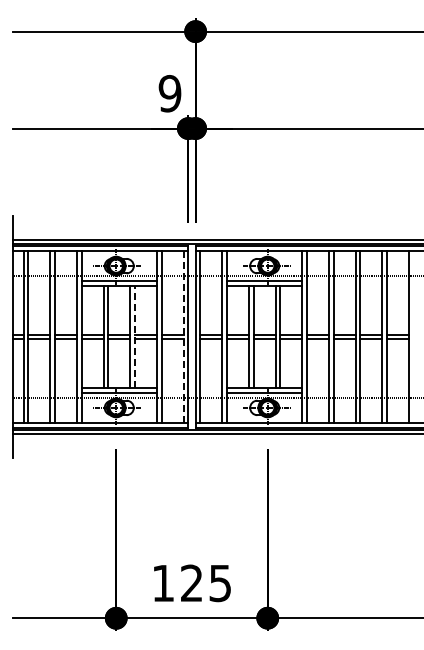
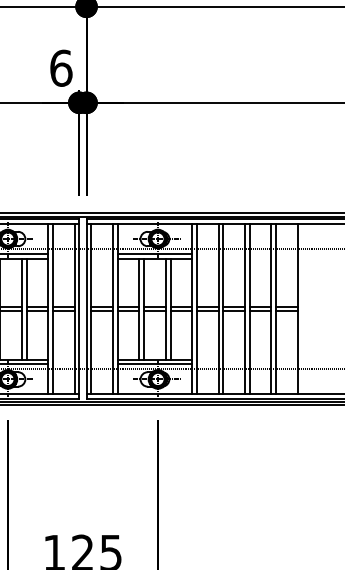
text: (169, 93) -> (60, 68), 9 -> 6
line: (183, 336) -> (74, 308), dashed -> solid
line: (135, 337) -> (27, 309), dashed -> solid

